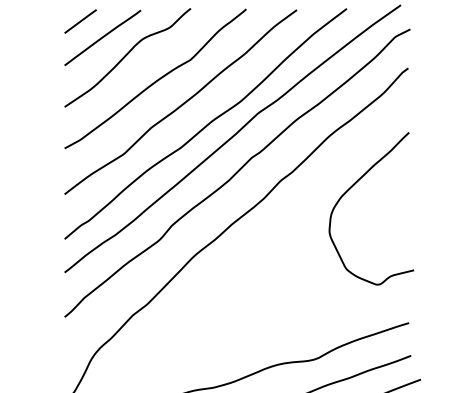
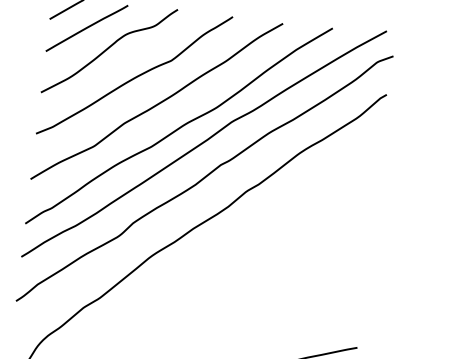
curve: (351, 188) -> (316, 207), removed

